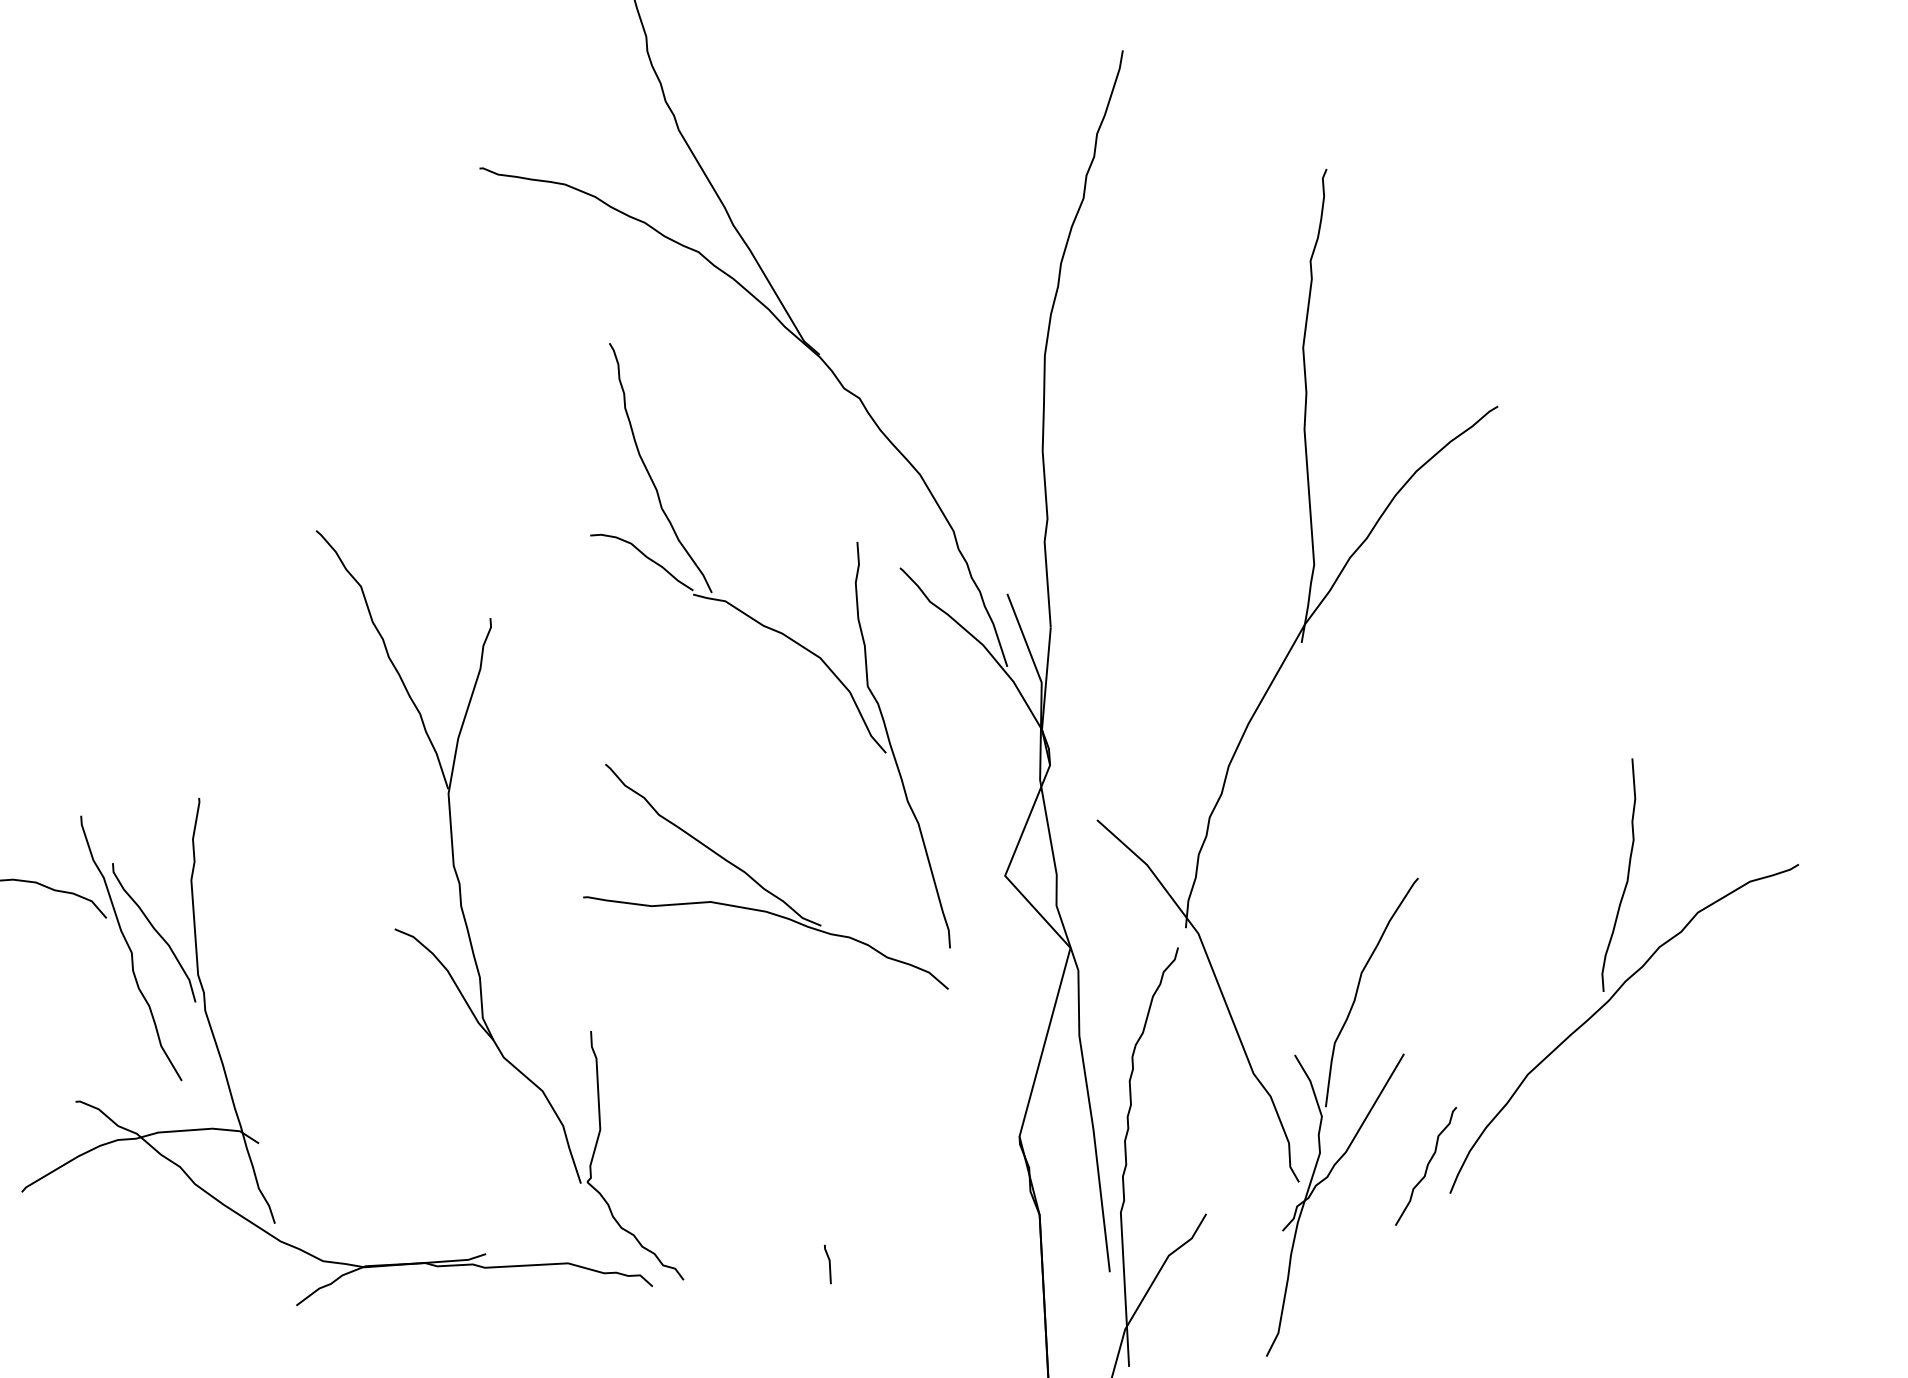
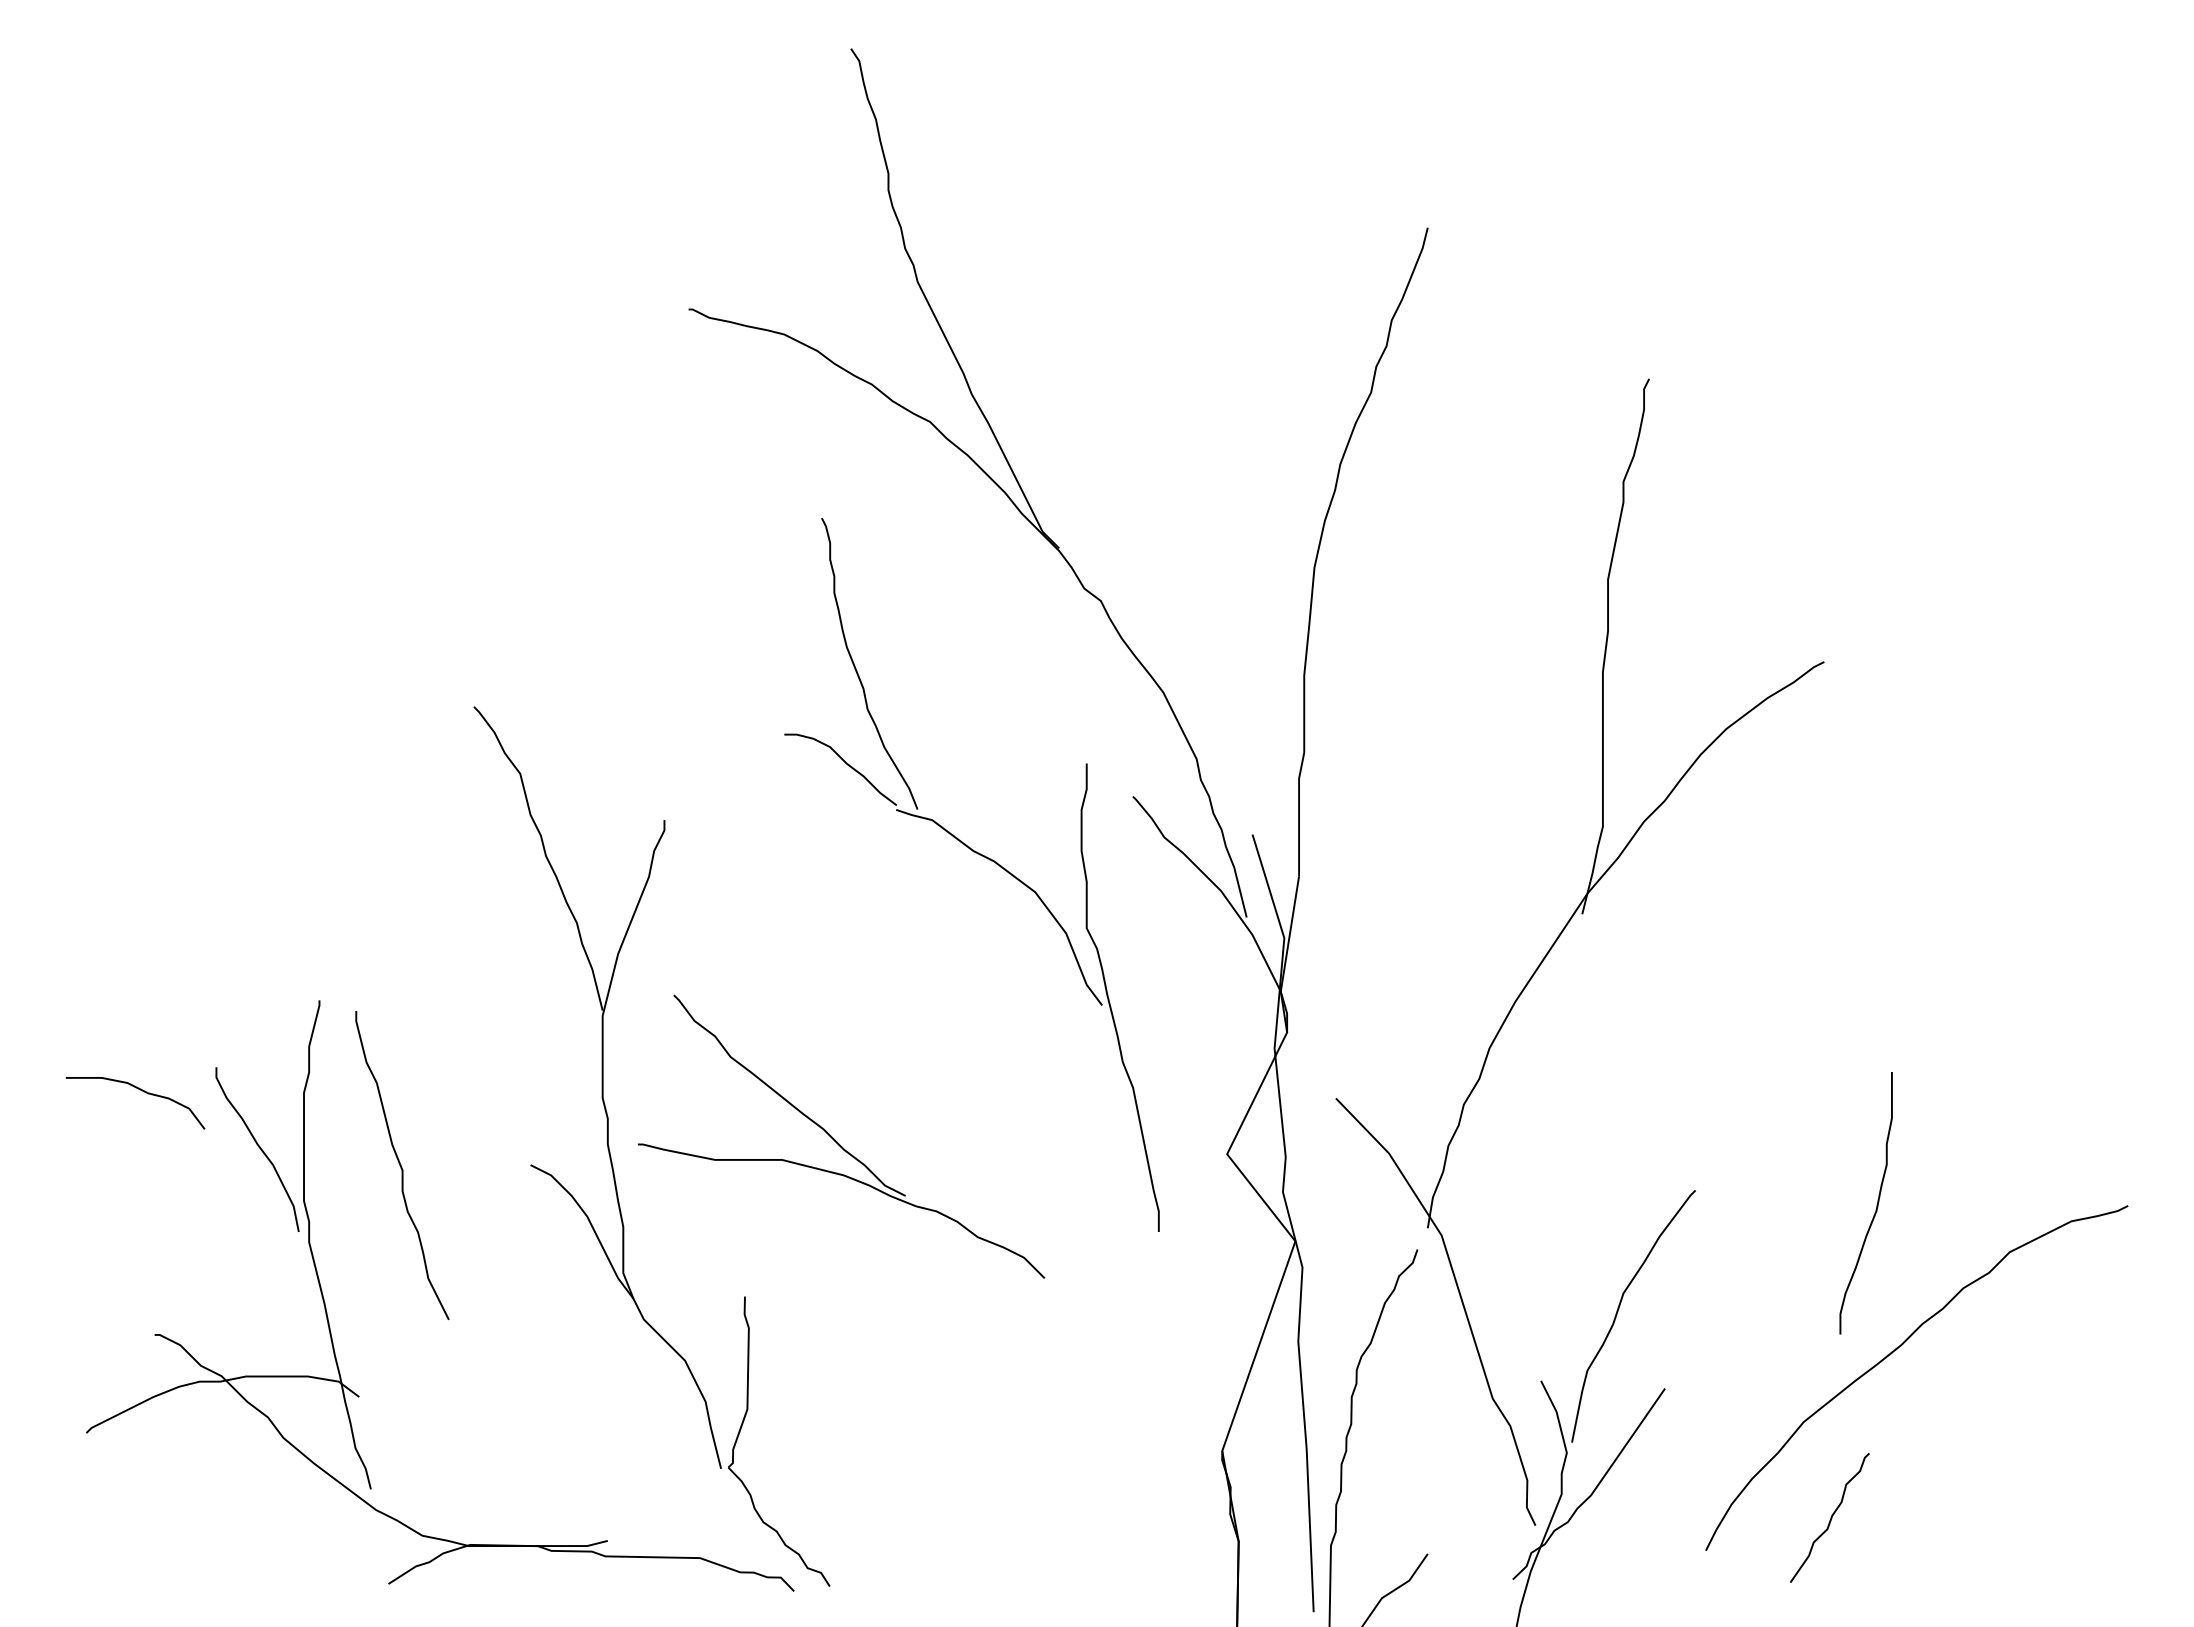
curve: (1627, 875) -> (1876, 1204), moved
part: (757, 881) -> (836, 1140), moved
curve: (130, 948) -> (401, 1165), moved
curve: (1426, 1165) -> (1830, 1517), moved
line: (828, 1264) -> (995, 1580), removed

